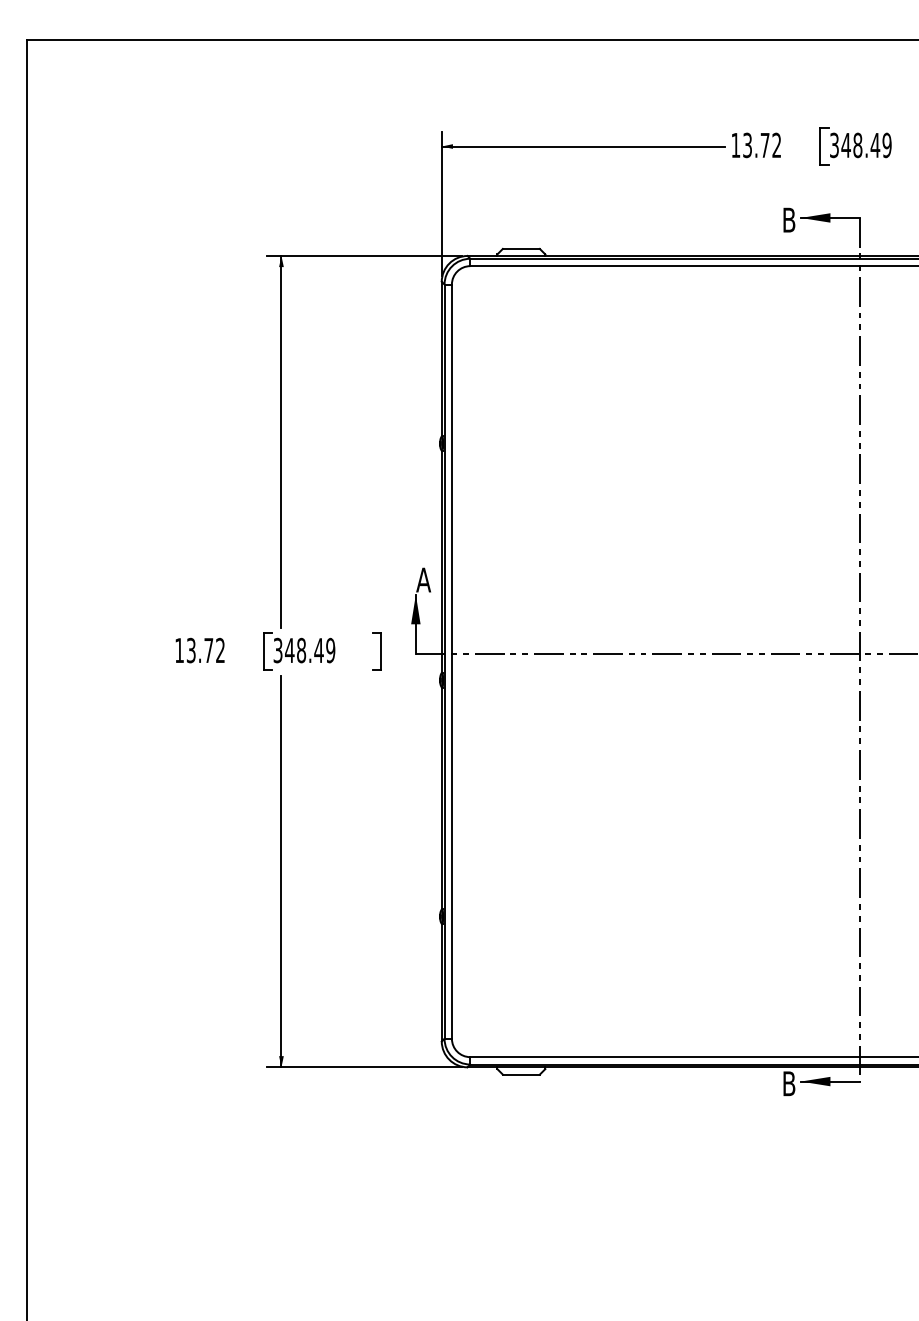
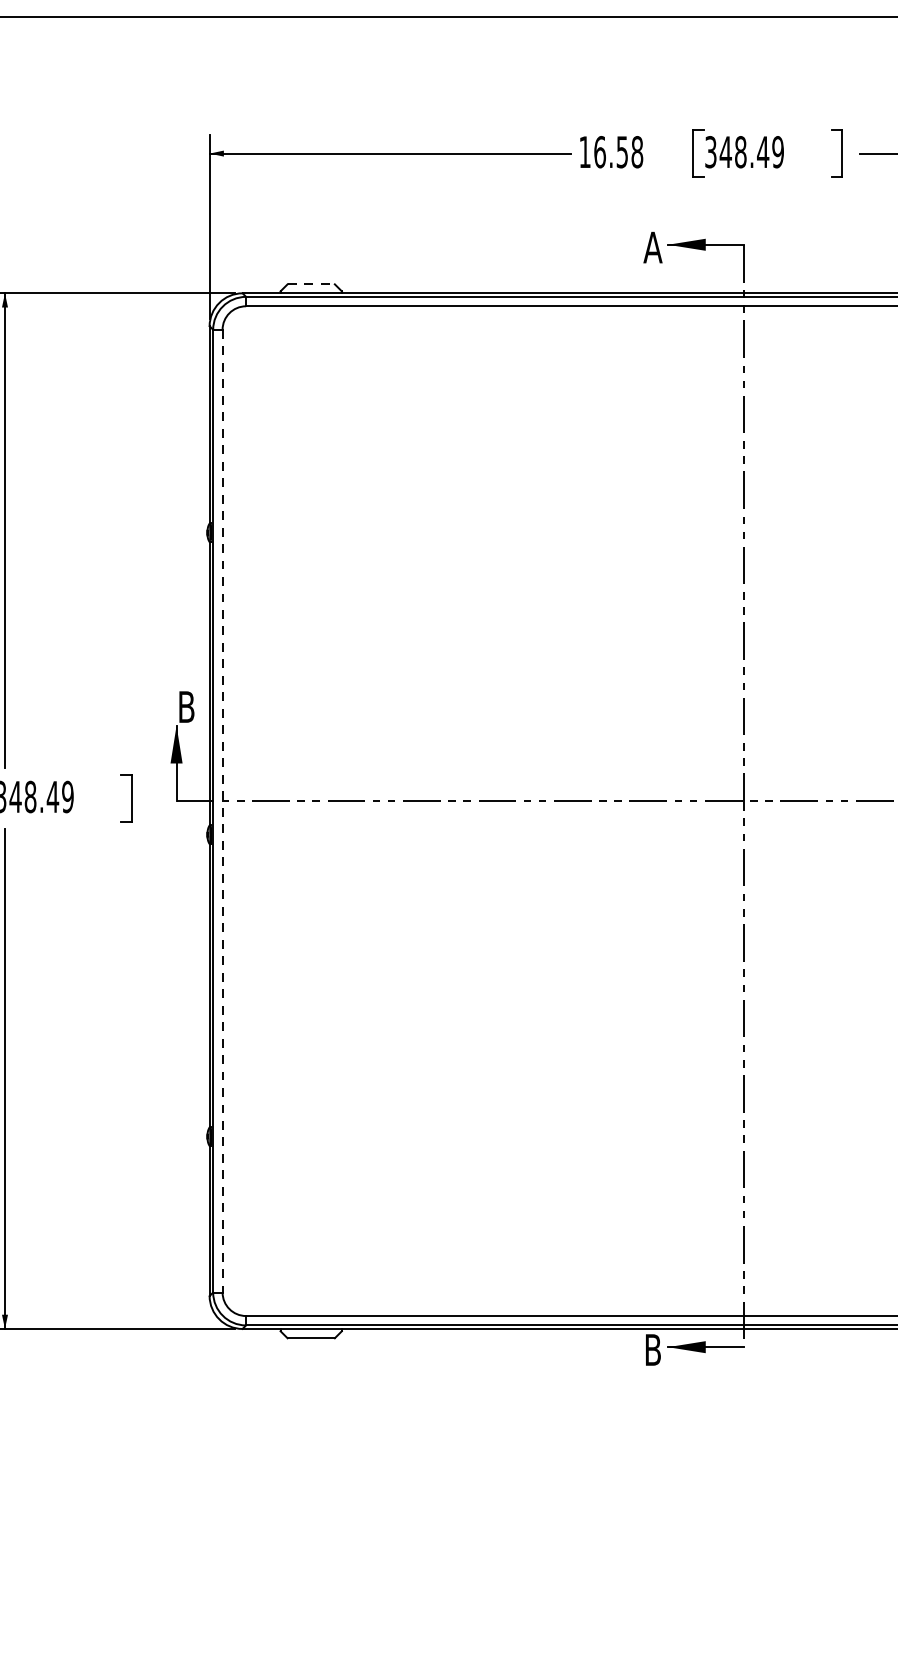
text: (762, 145) -> (619, 152), 13.72 -> 16.58
text: (788, 219) -> (652, 246), B -> A
line: (521, 248) -> (311, 283), solid -> dashed
text: (423, 579) -> (186, 706), A -> B
line: (451, 662) -> (222, 812), solid -> dashed

